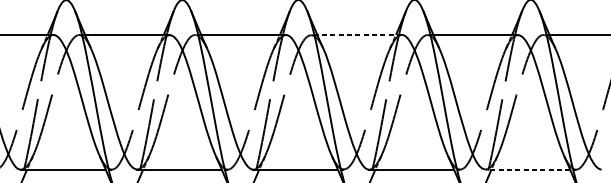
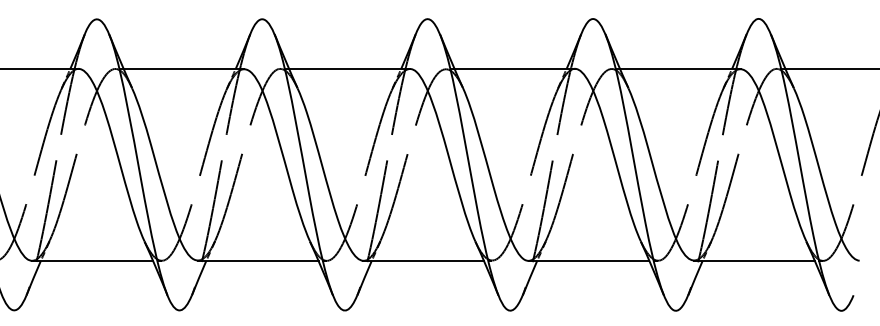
line: (359, 34) -> (514, 68), dashed -> solid
line: (527, 169) -> (754, 260), dashed -> solid

